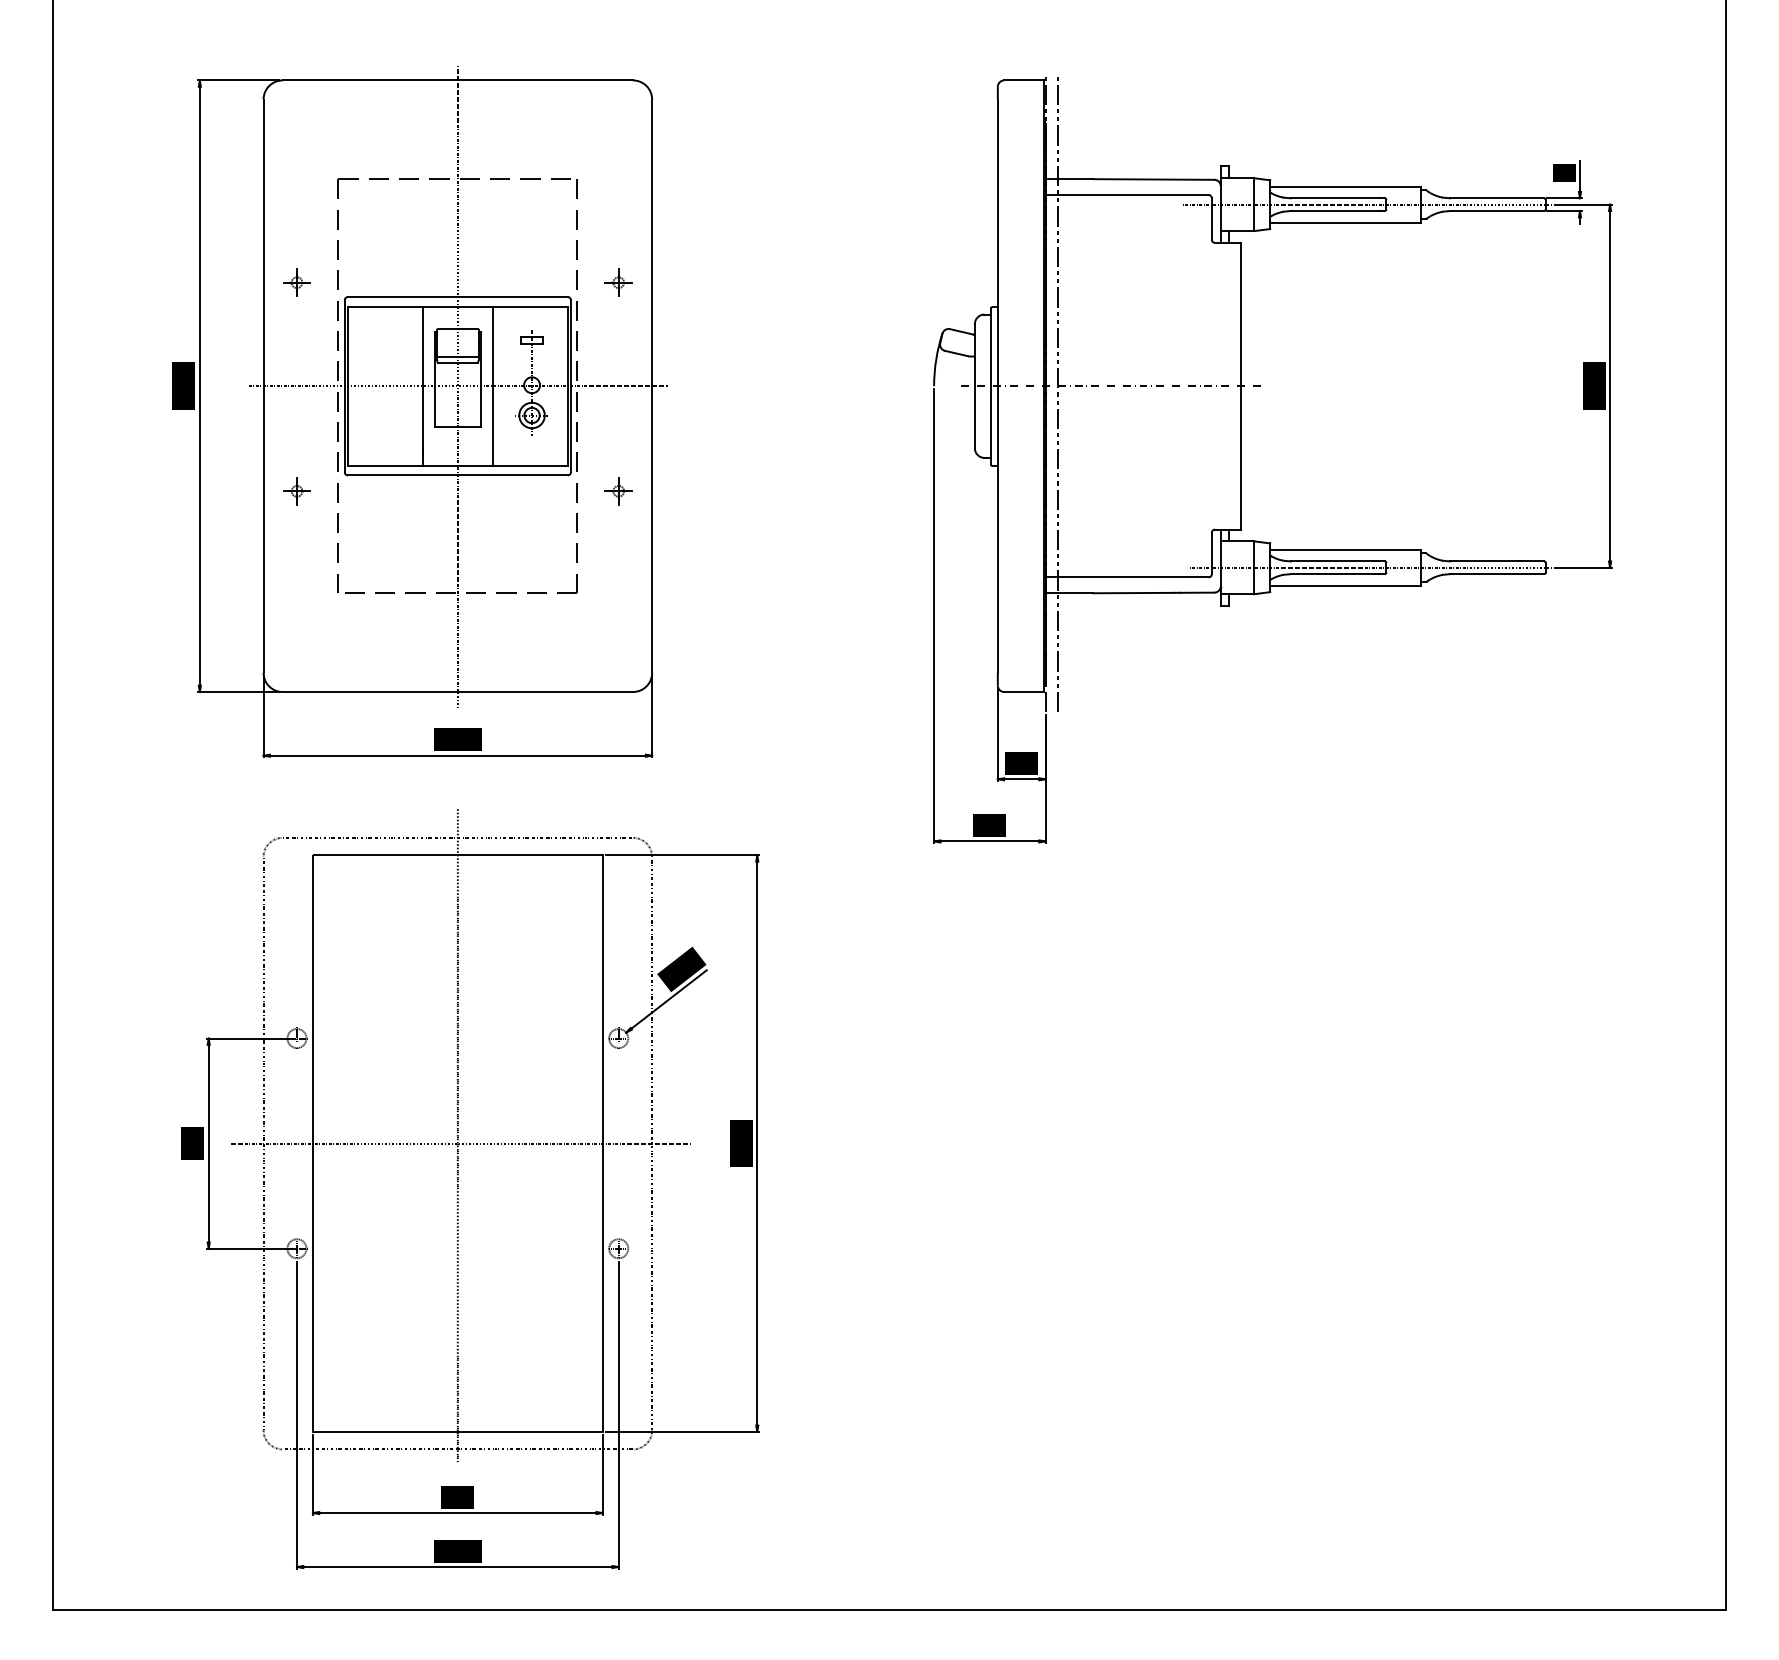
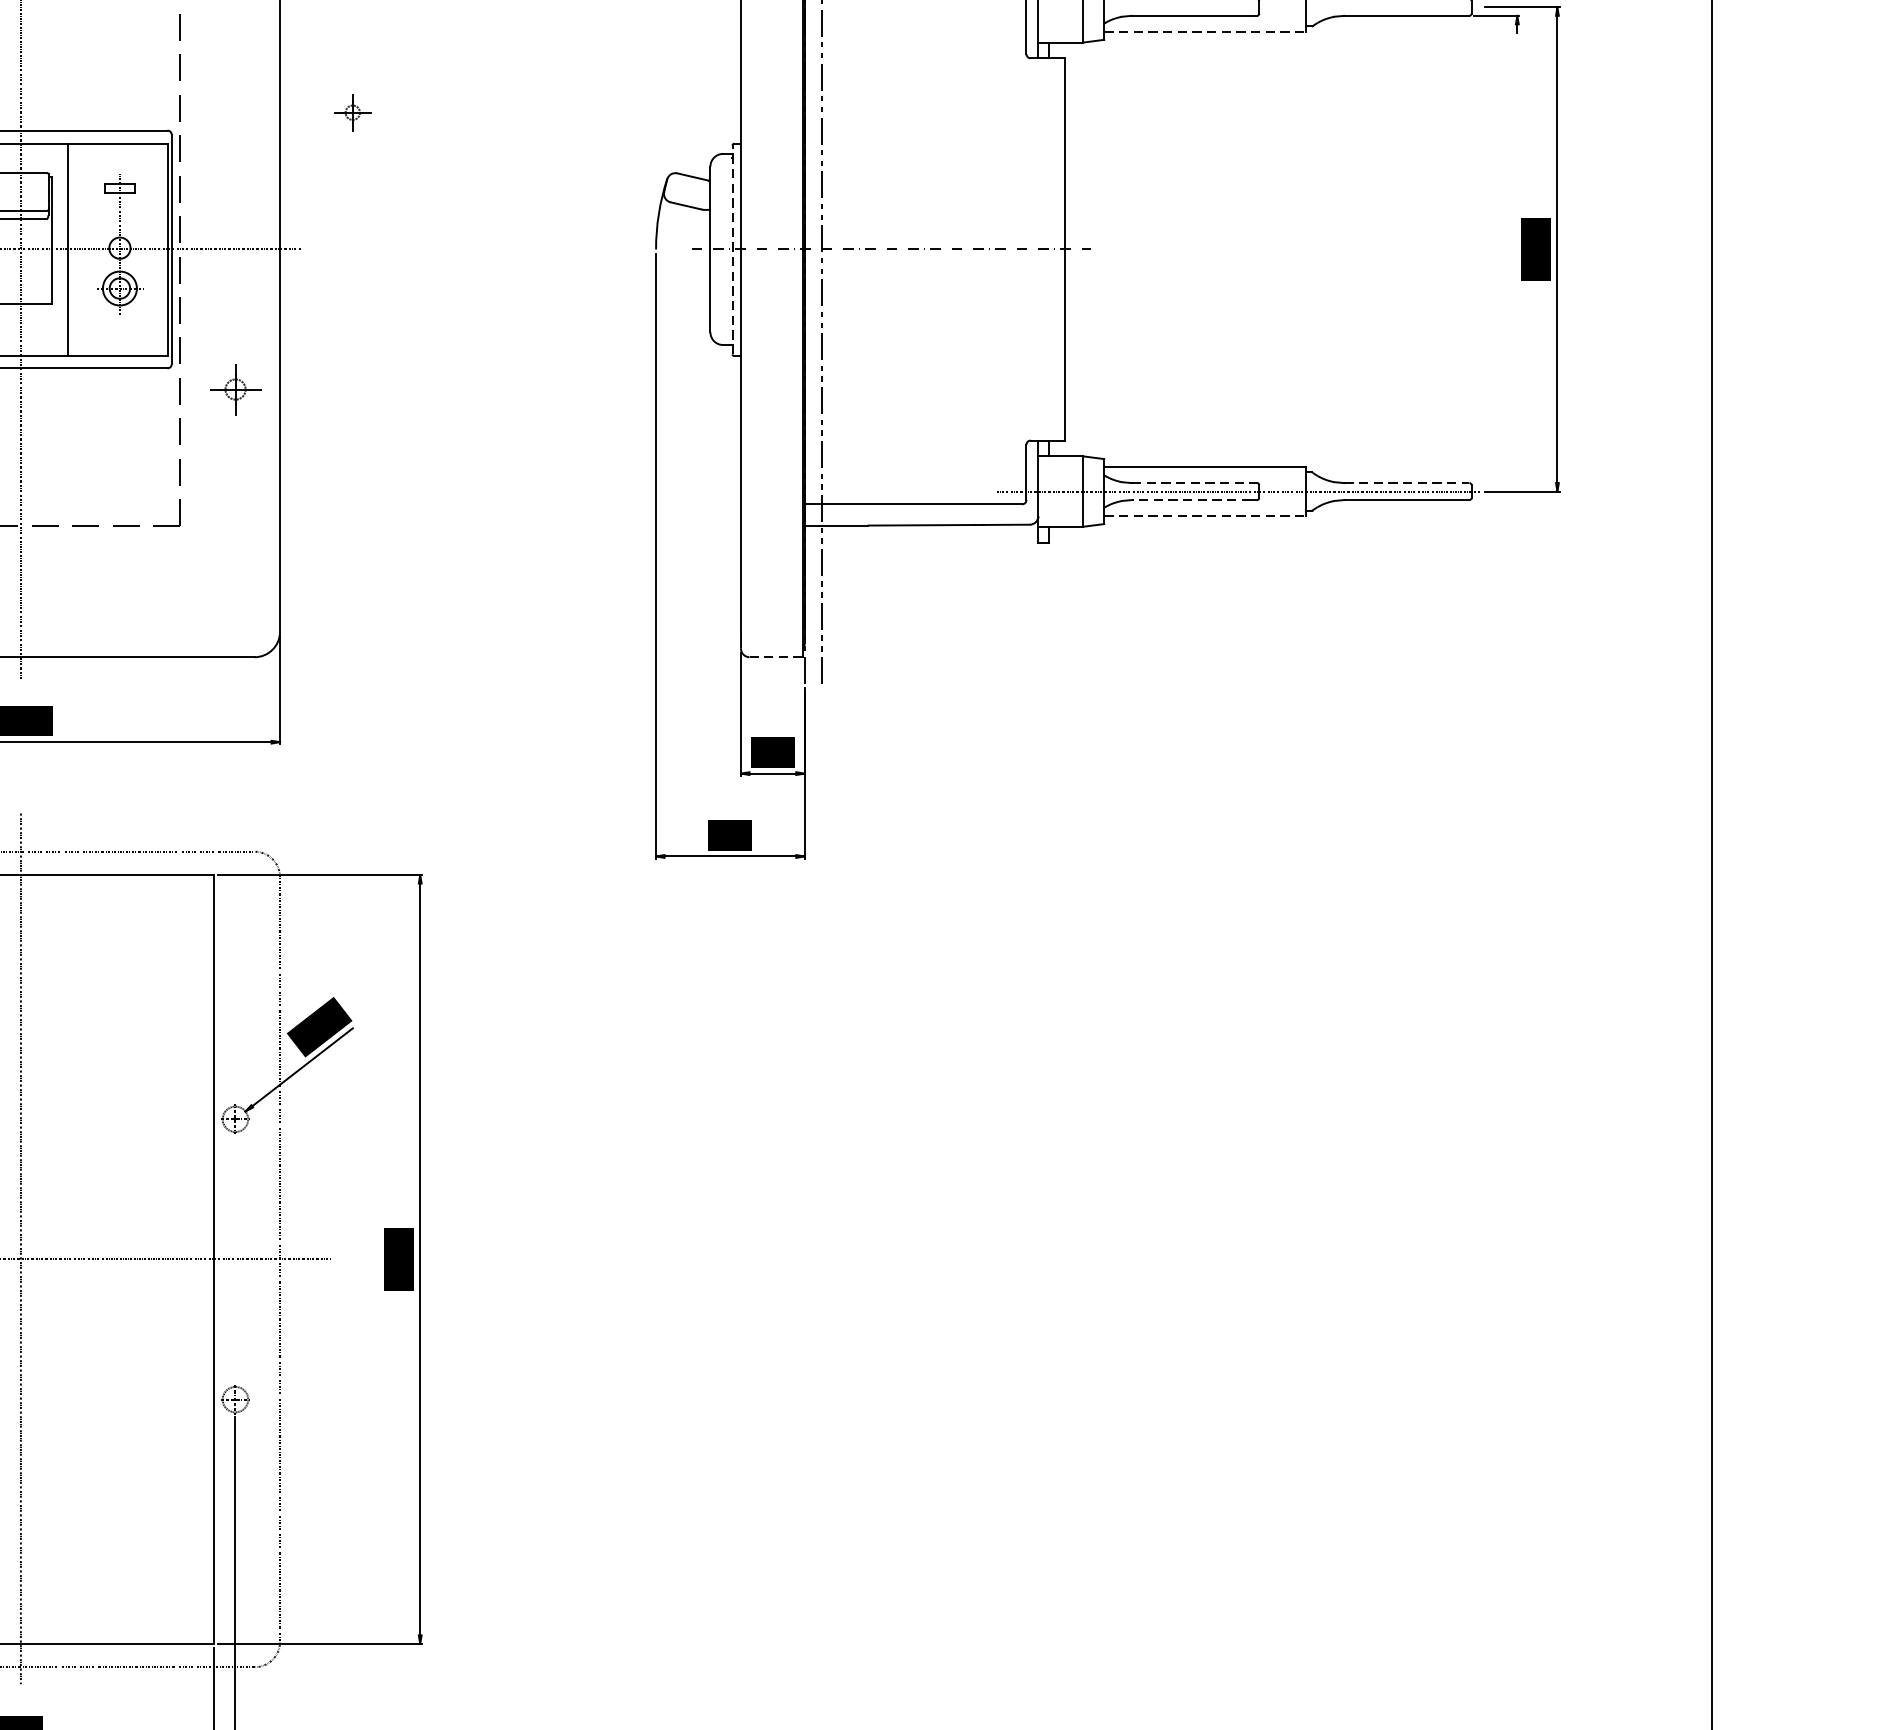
line: (1367, 204) -> (1233, 7), removed
line: (1345, 222) -> (1204, 31), solid -> dashed
part: (618, 282) -> (352, 112), moved
line: (991, 386) -> (732, 249), solid -> dashed
part: (618, 491) -> (235, 389), size x1.4
line: (1335, 561) -> (1191, 483), solid -> dashed
line: (1497, 561) -> (1407, 483), solid -> dashed
line: (1335, 574) -> (1191, 500), solid -> dashed
line: (1345, 585) -> (1204, 515), solid -> dashed
line: (1024, 692) -> (776, 657), solid -> dashed

